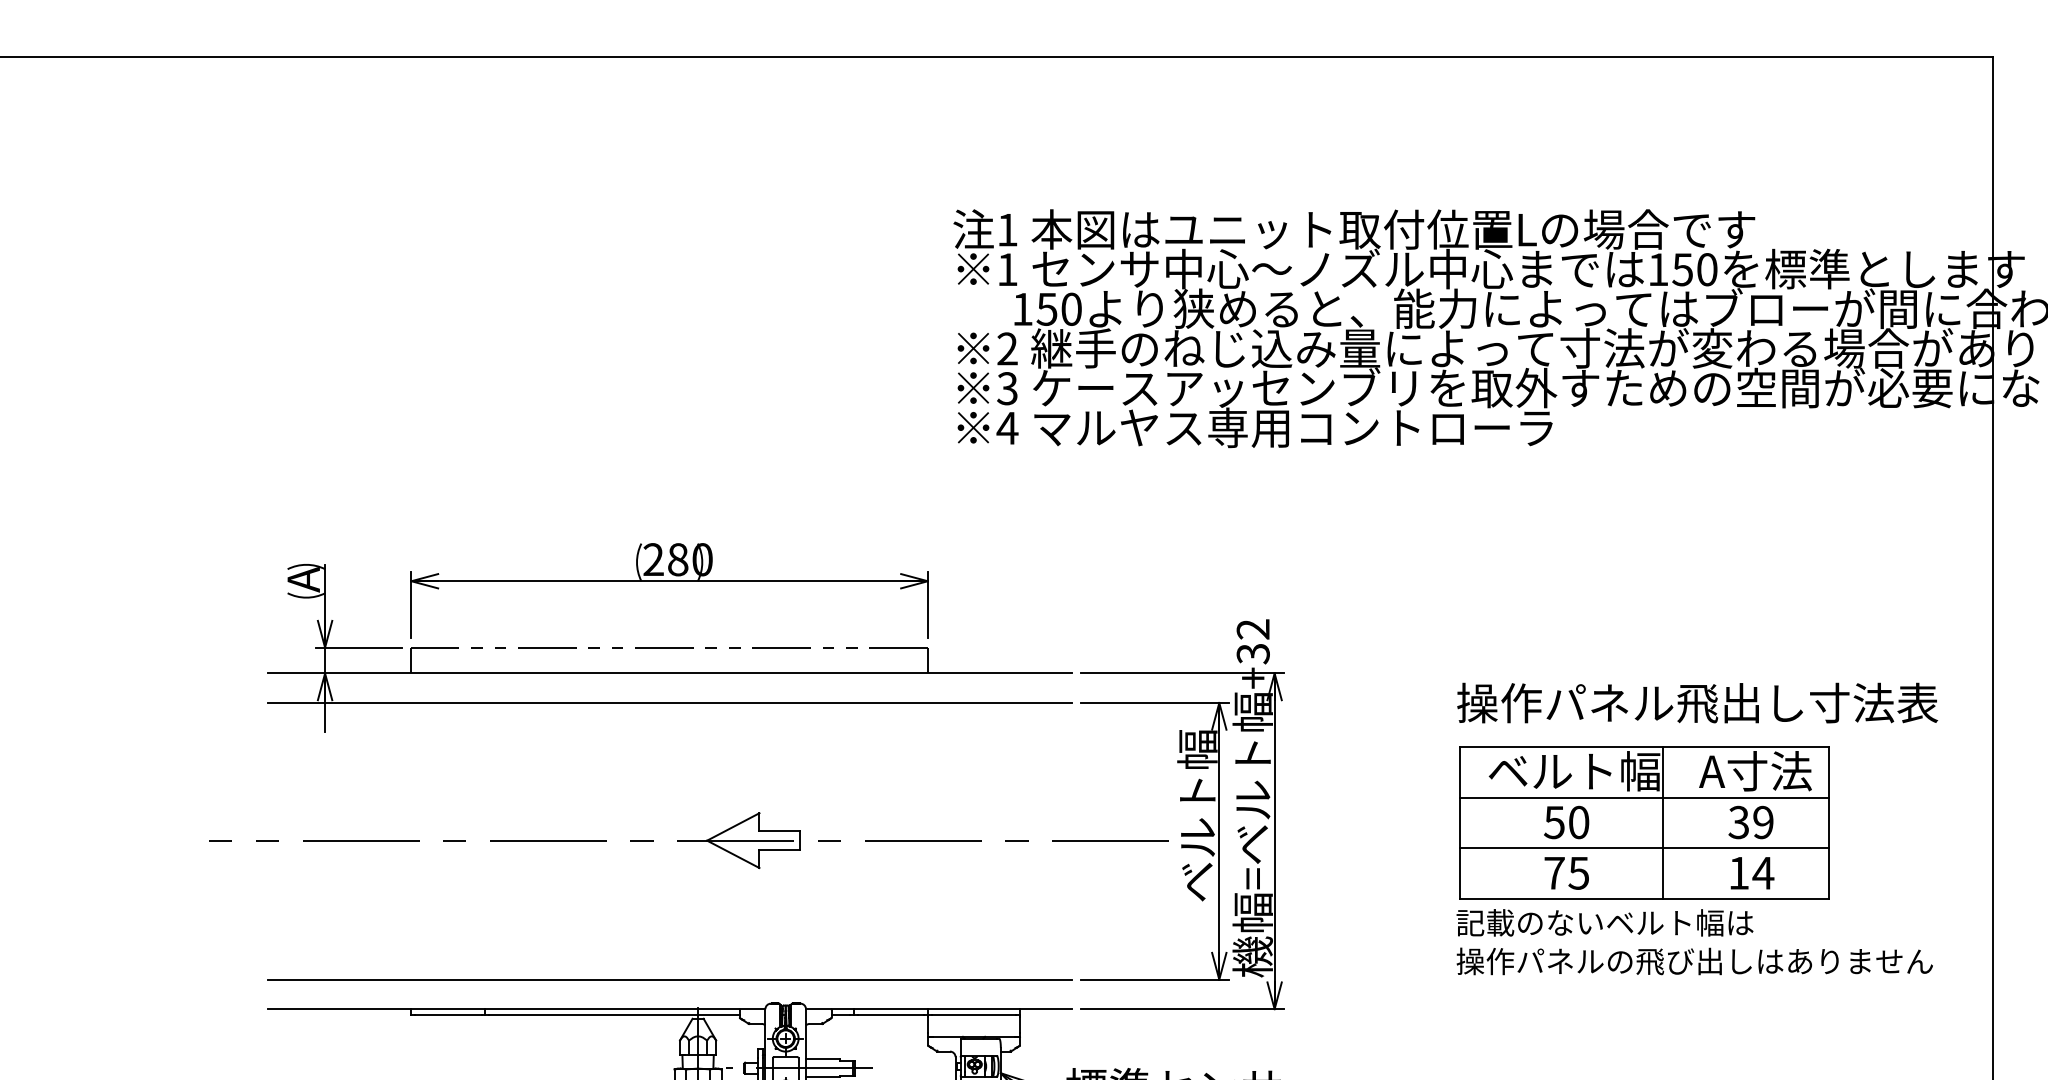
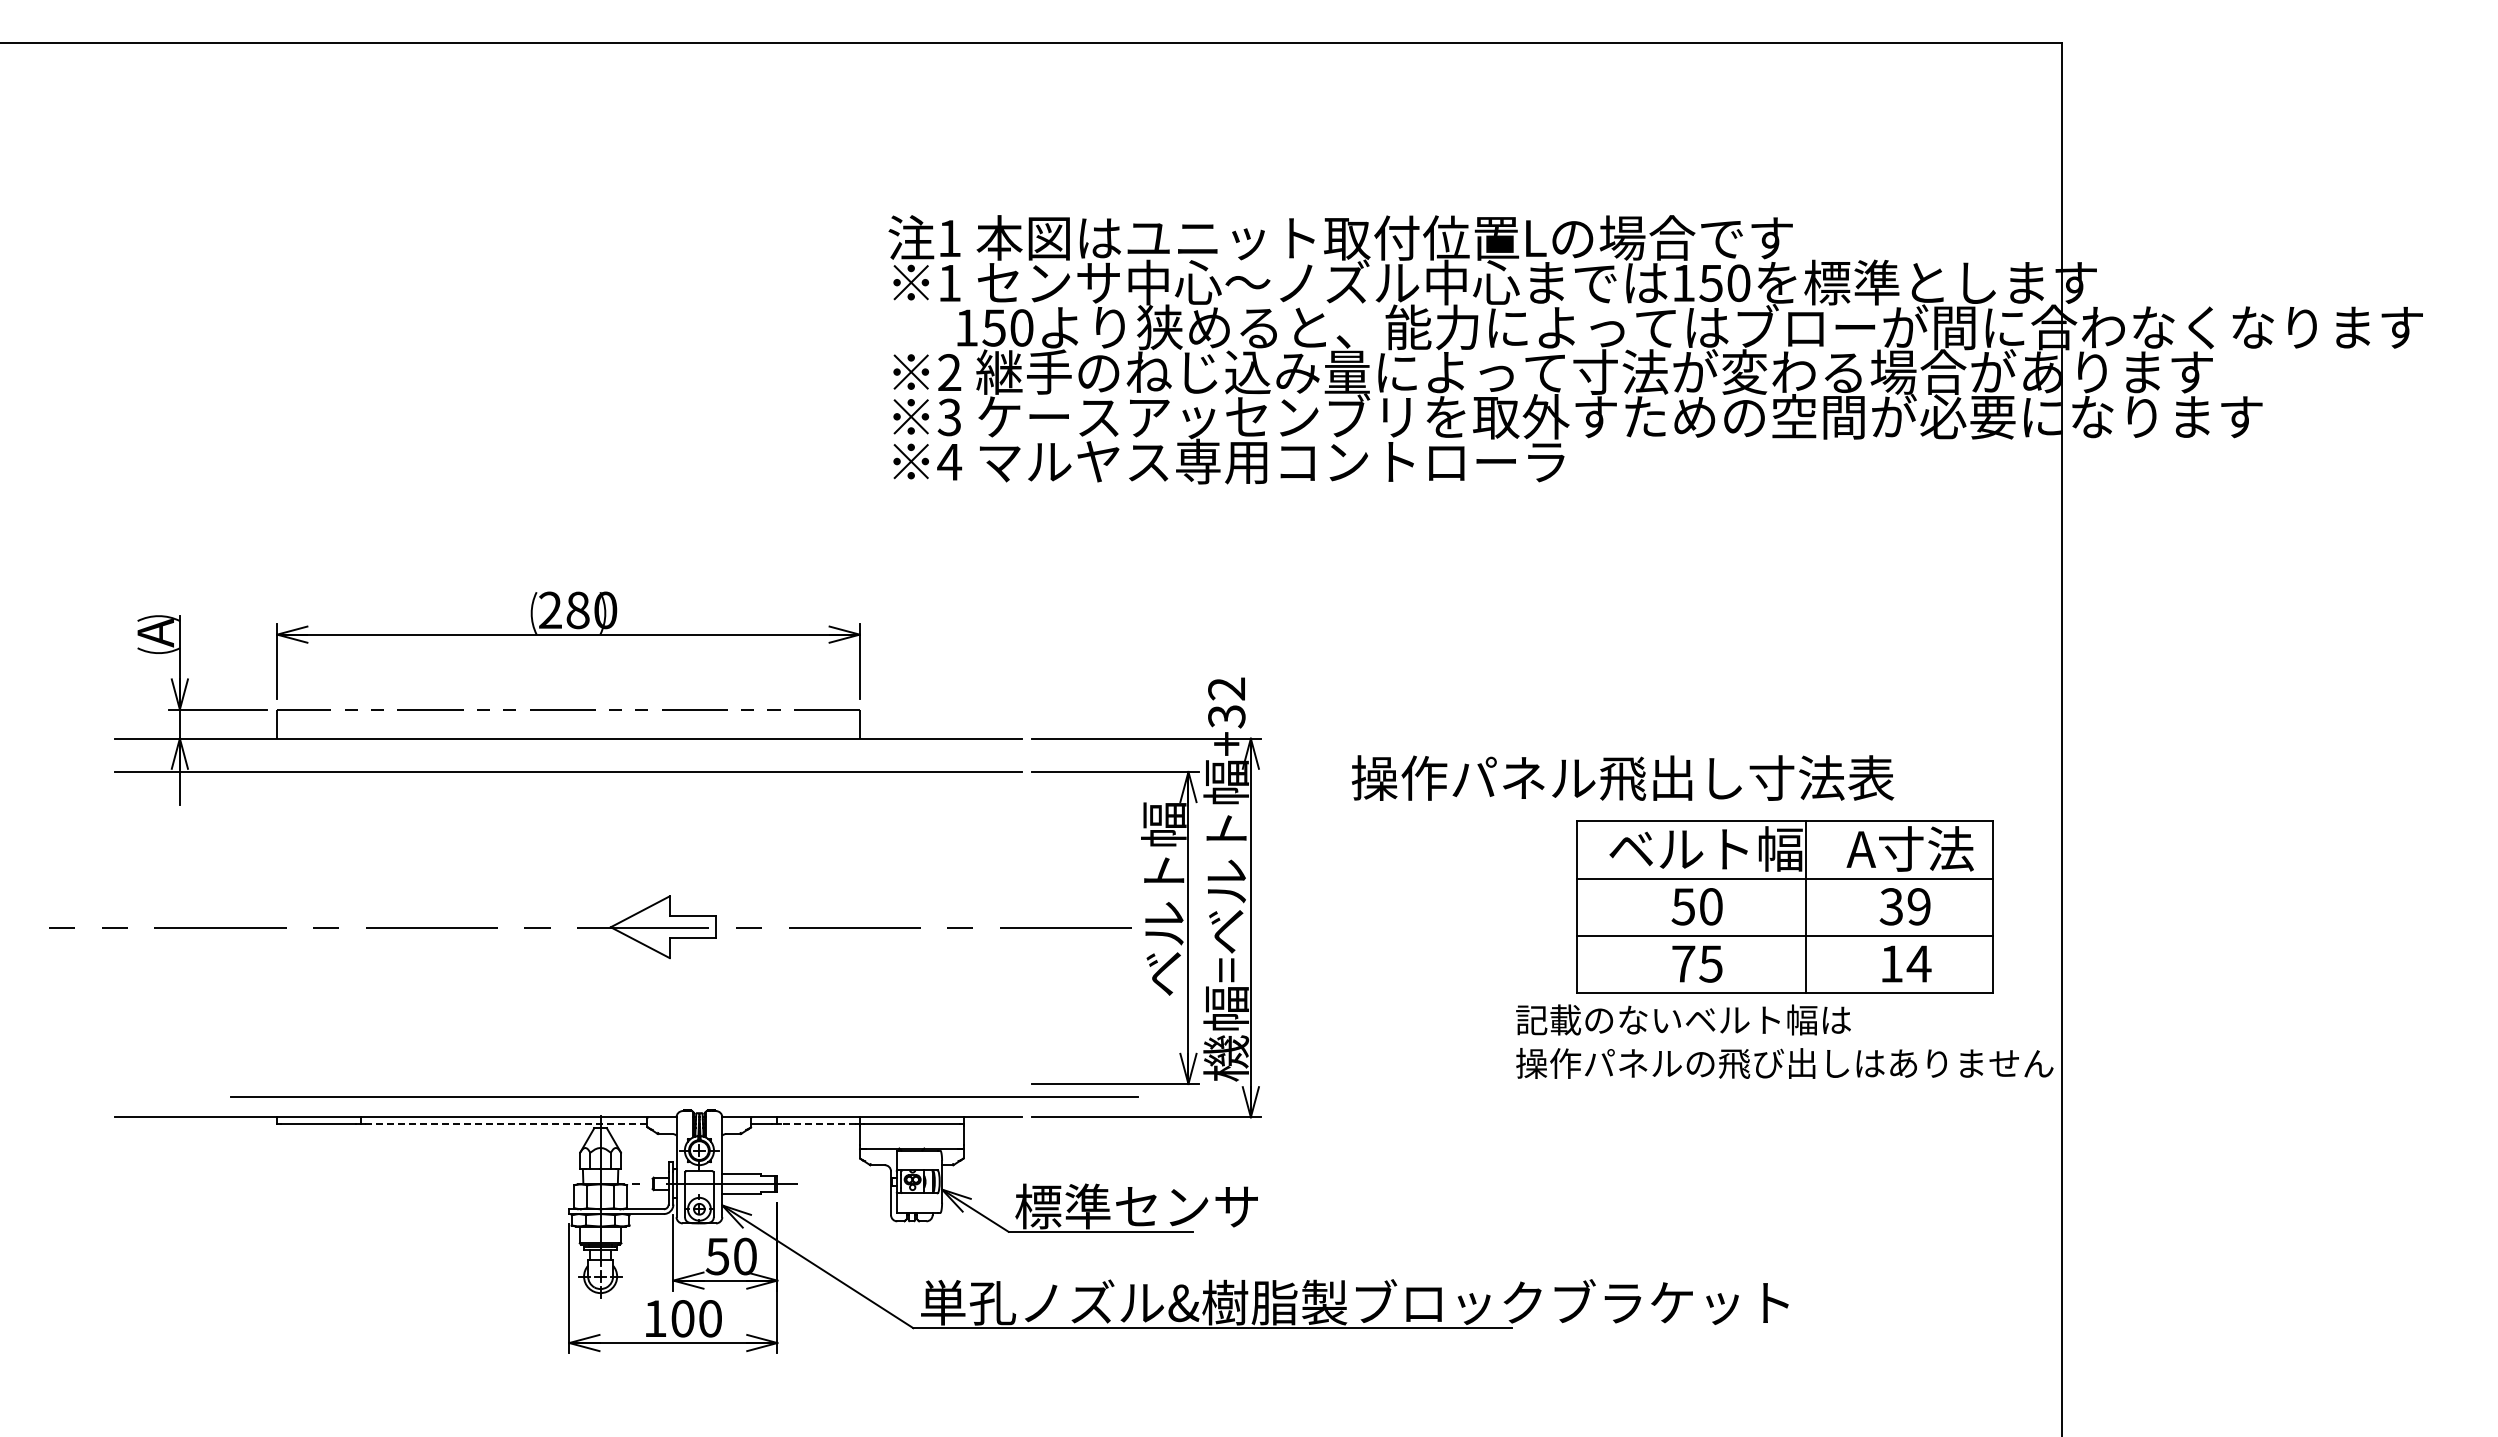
text: (1698, 702) -> (1623, 777), moved
part: (1644, 822) -> (1784, 906), moved
text: (1694, 941) -> (1784, 1041), moved
line: (669, 979) -> (684, 1096), moved
line: (614, 1014) -> (506, 1123), solid -> dashed
line: (890, 1014) -> (817, 1123), solid -> dashed

